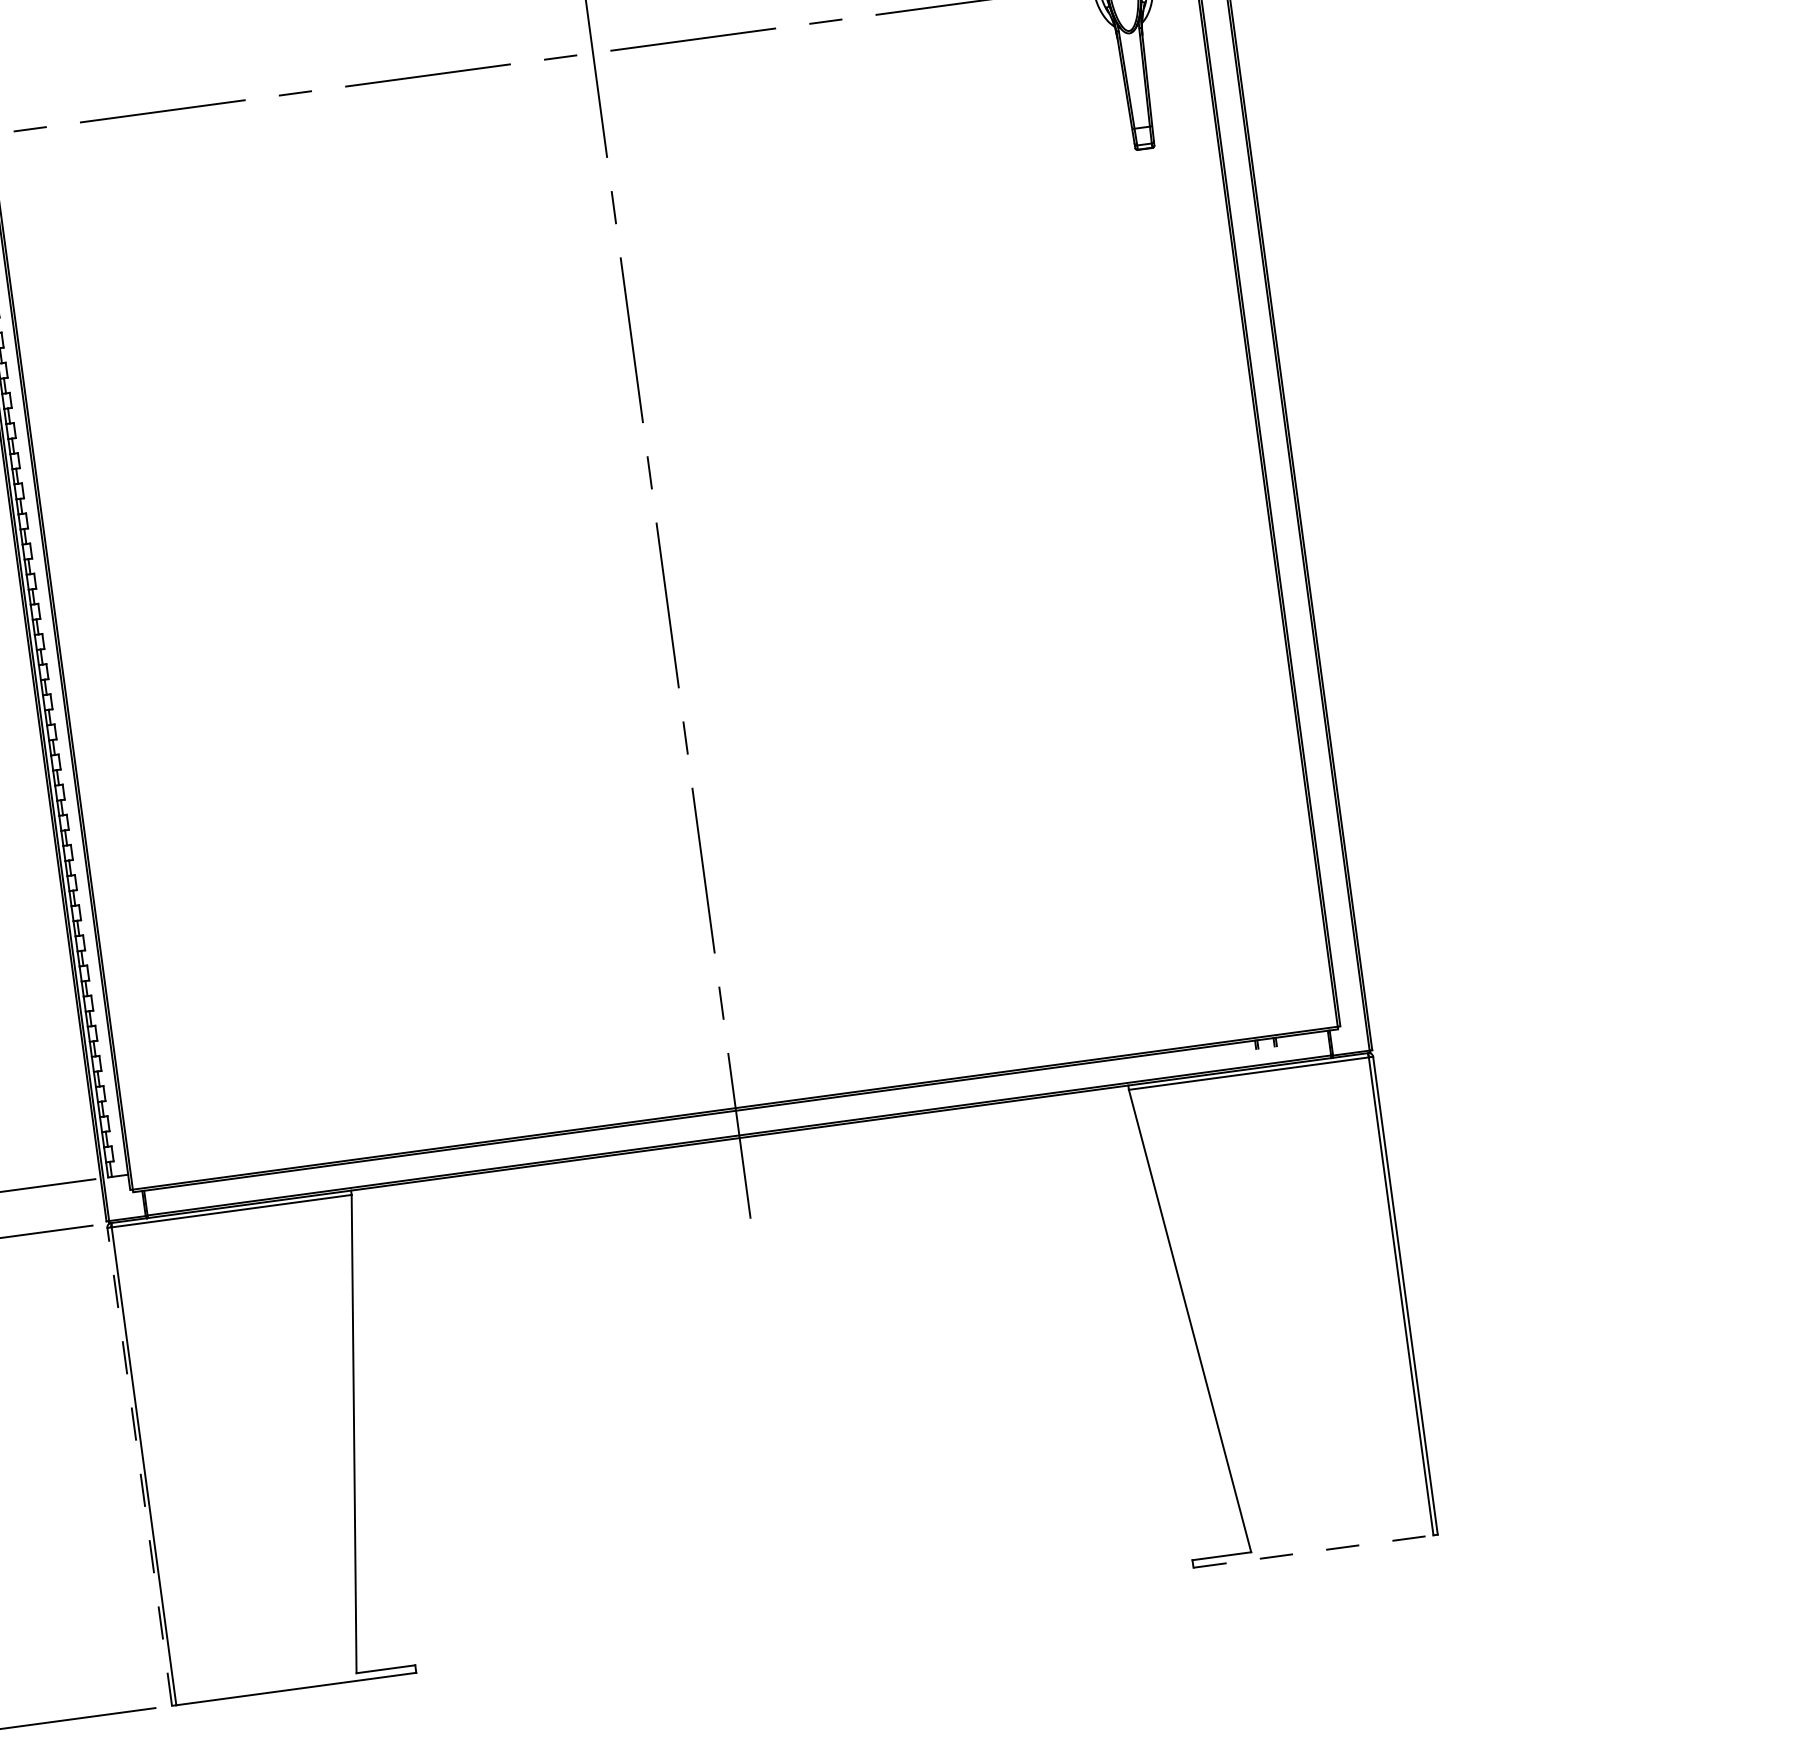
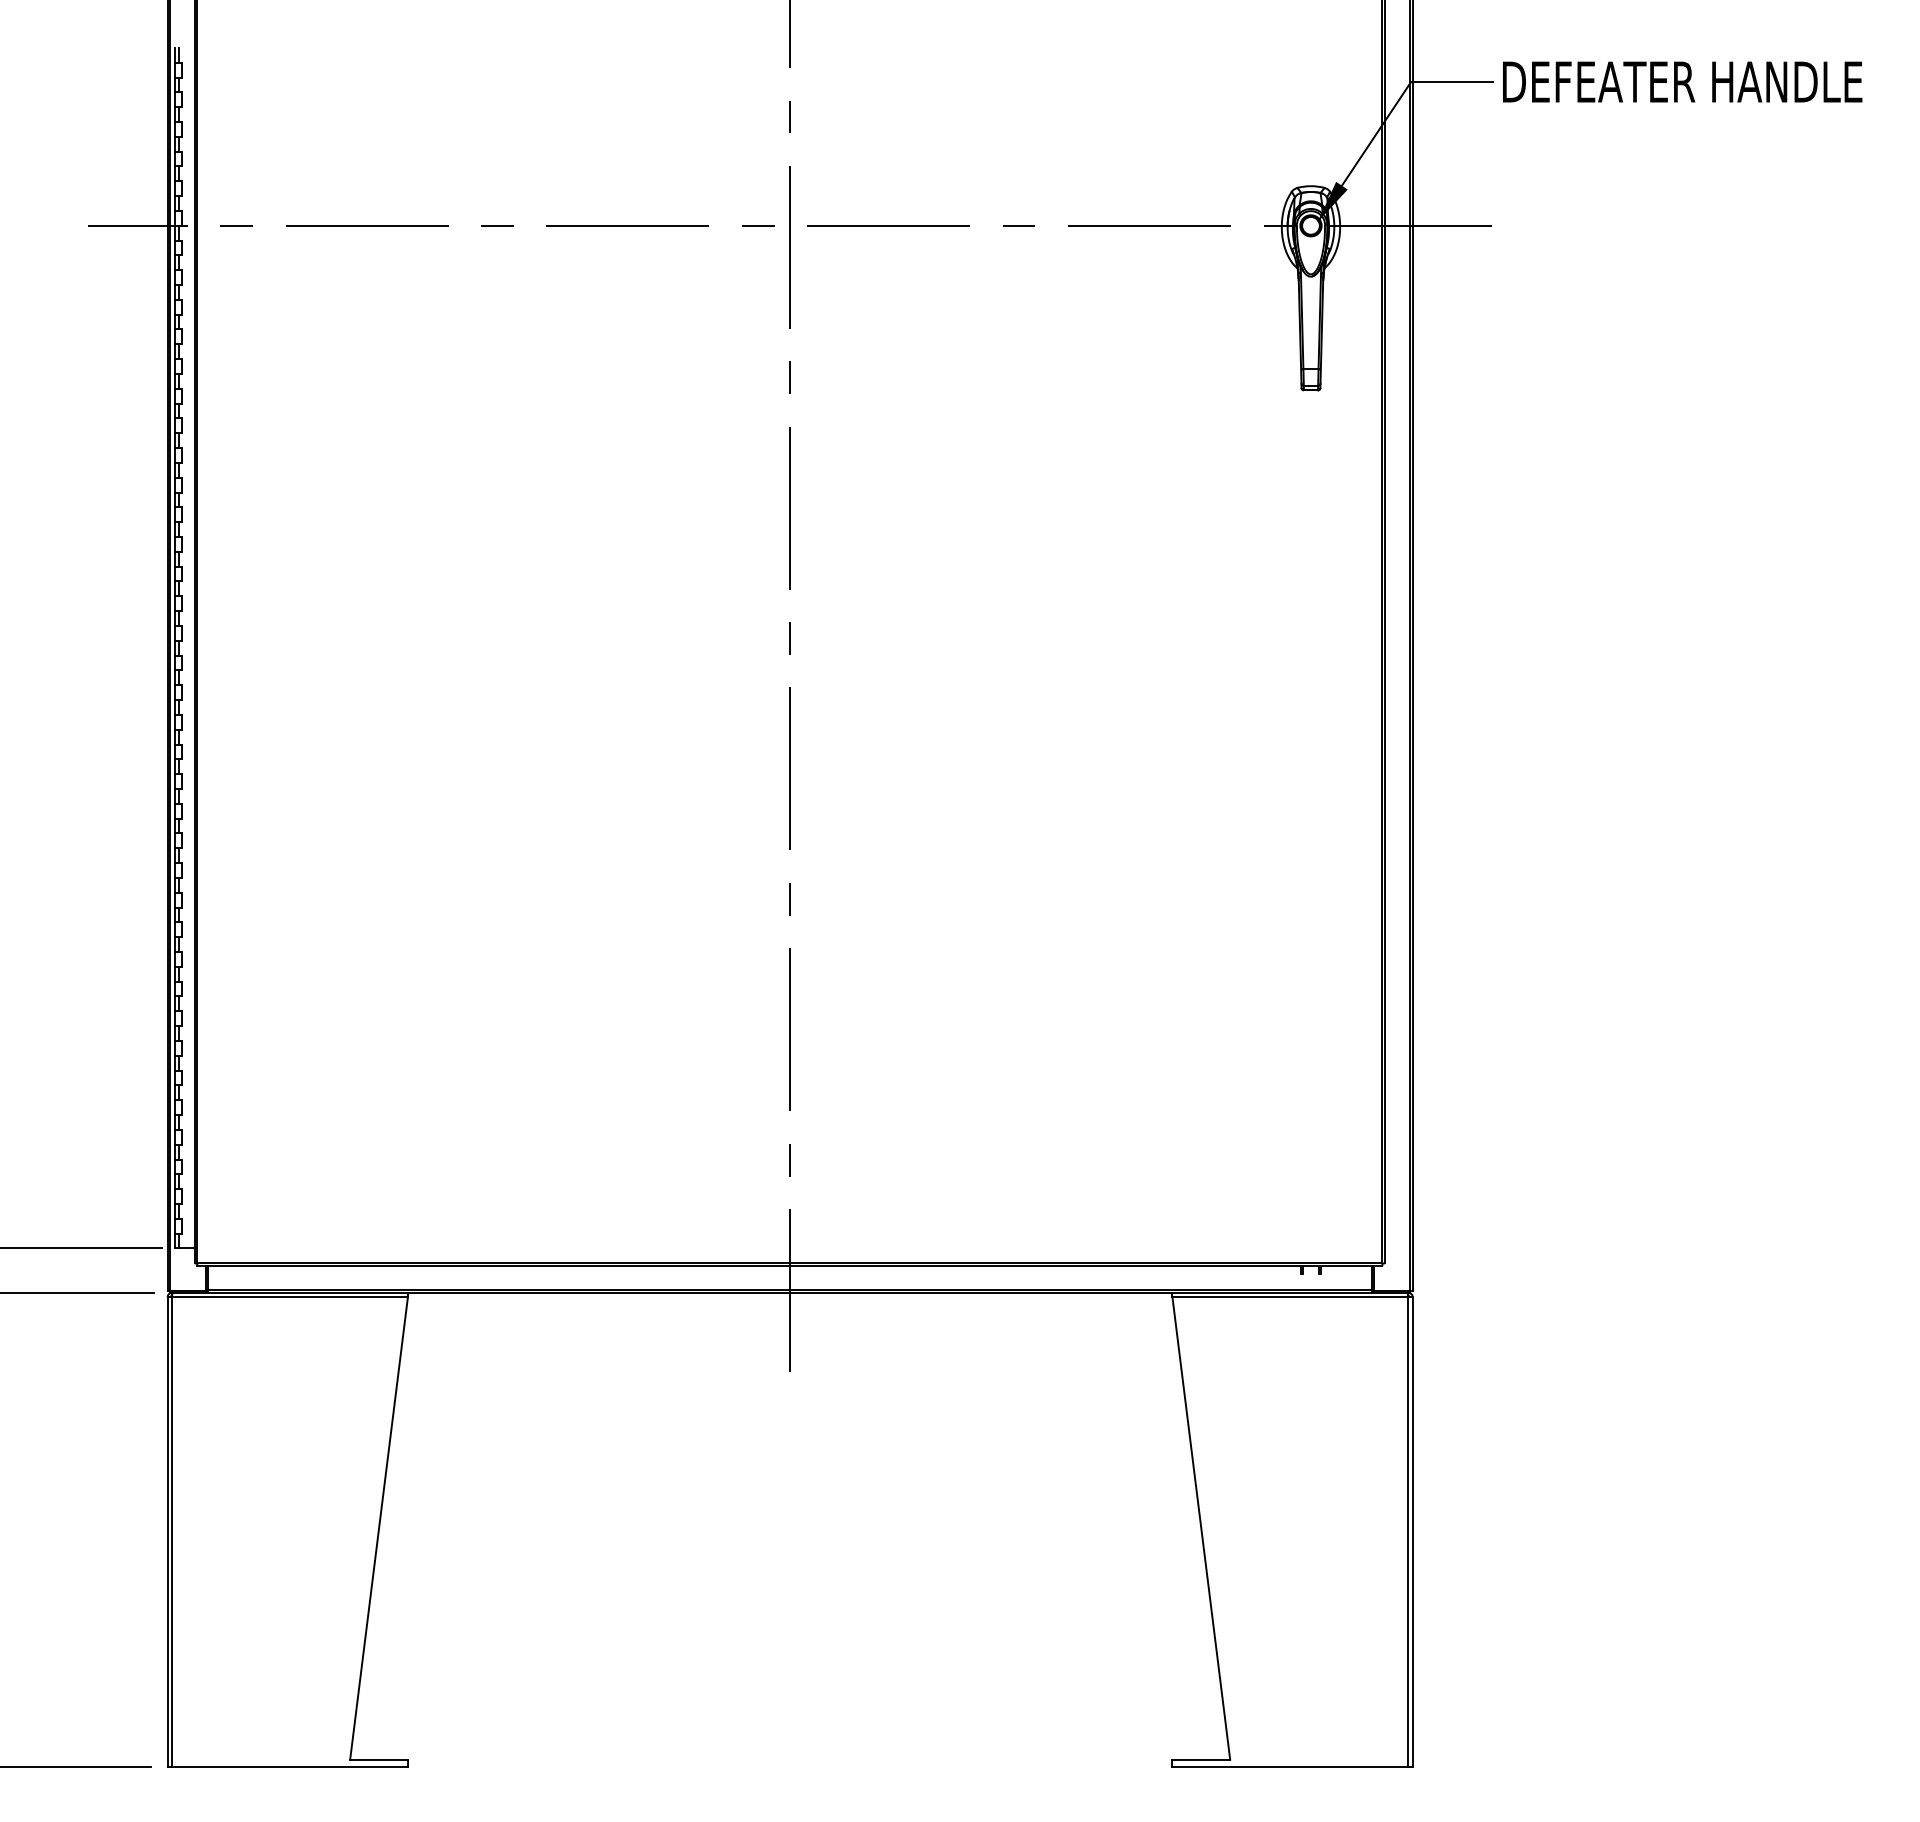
line: (139, 1466) -> (167, 1531), dashed -> solid
line: (1313, 1551) -> (1290, 1767), dashed -> solid

